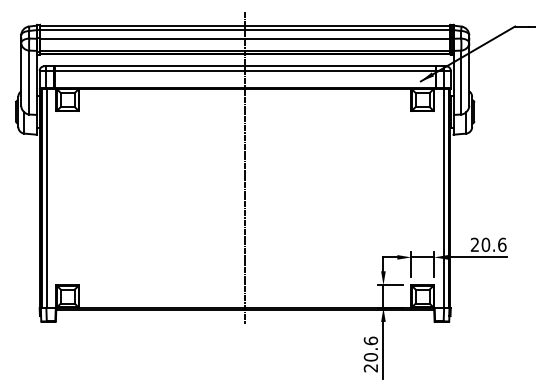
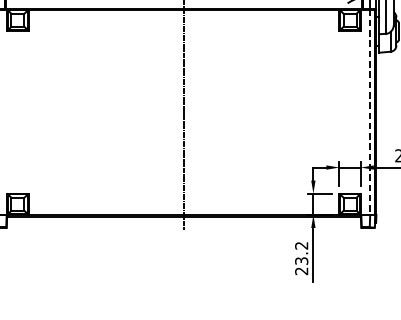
line: (443, 198) -> (369, 112), solid -> dashed
text: (370, 348) -> (301, 252), 20.6 -> 23.2

